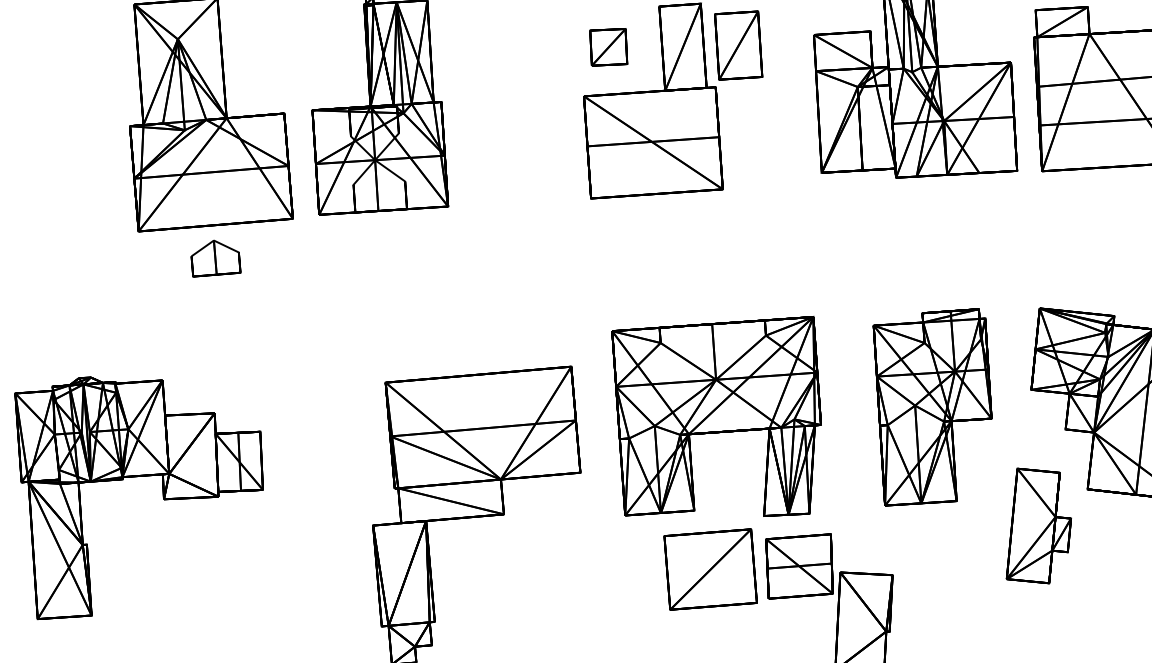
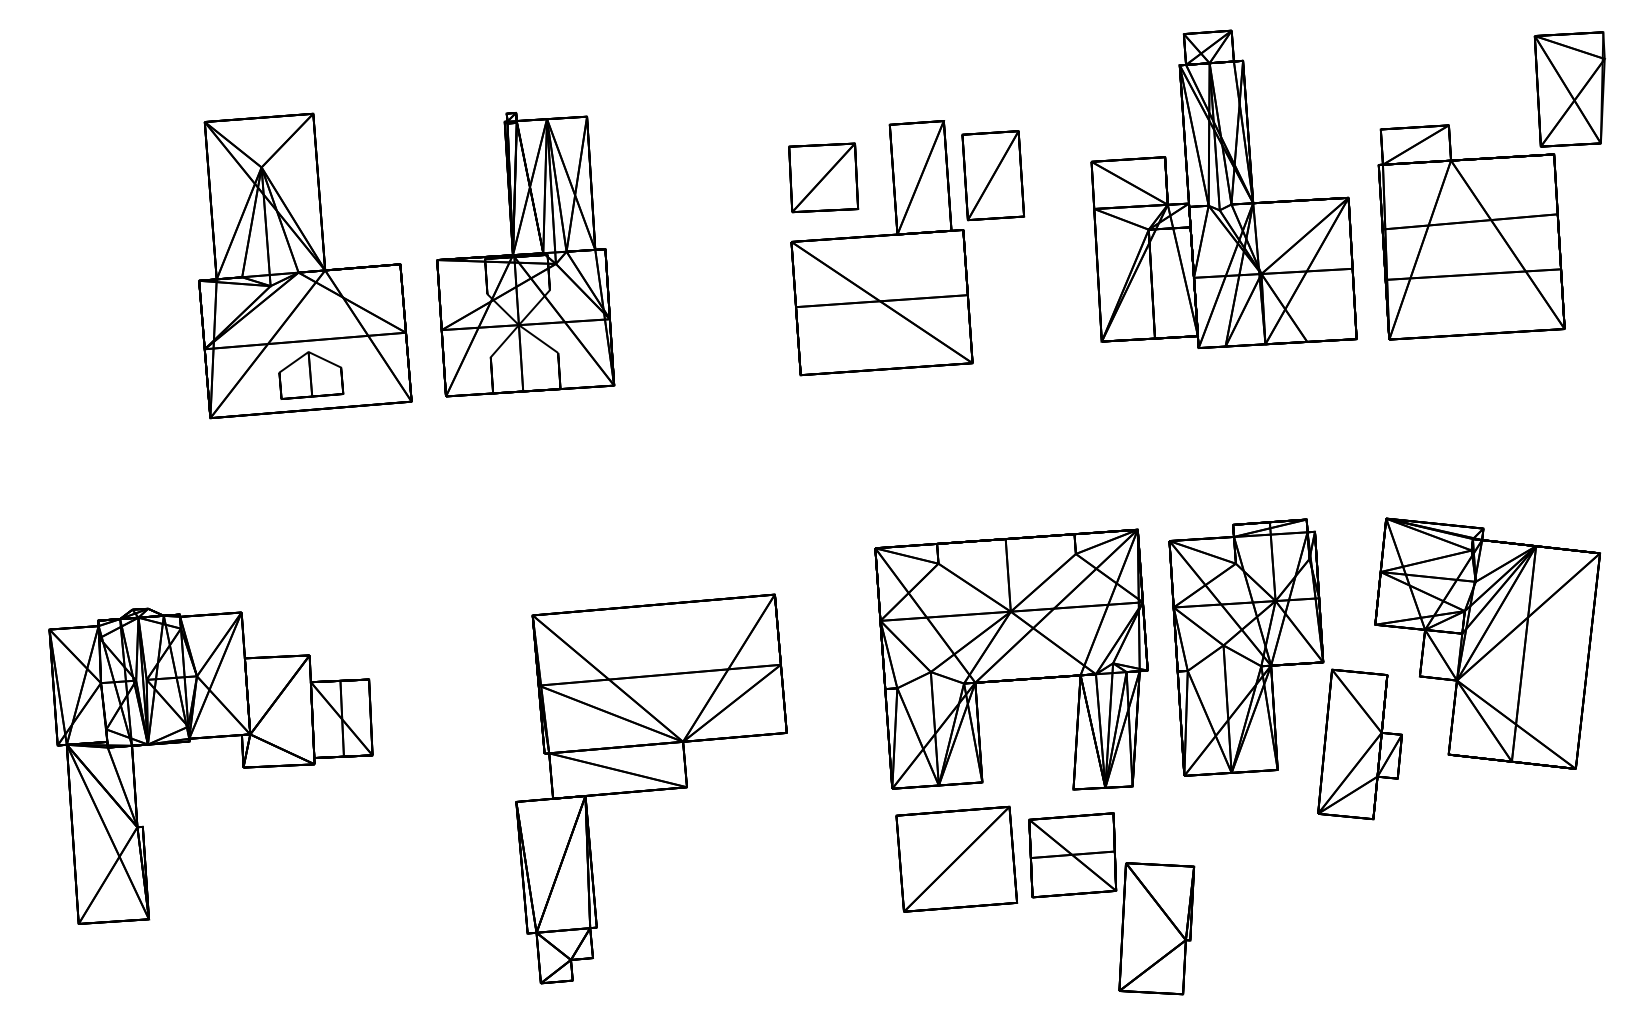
part: (608, 47) -> (823, 177), size x1.43
part: (216, 258) -> (311, 375), moved
part: (716, 416) -> (1011, 659), moved
part: (1038, 526) -> (1359, 744), moved

